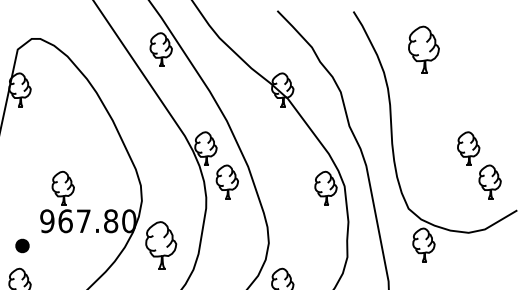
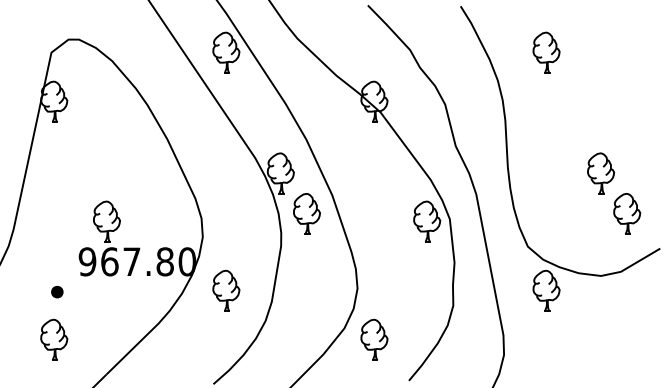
part: (423, 49) -> (546, 52), size x0.71
part: (161, 244) -> (226, 290), size x0.71
part: (22, 246) -> (57, 292), size x0.71

